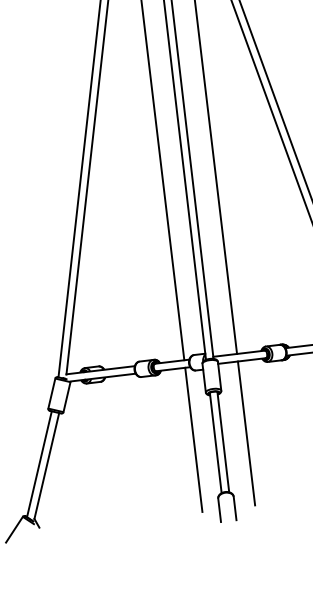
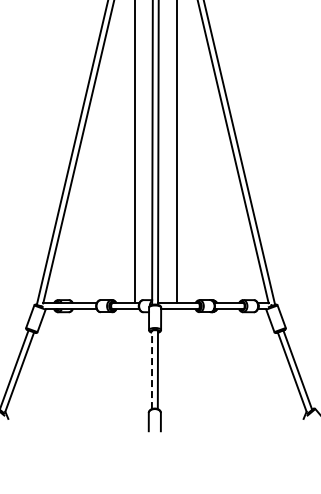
line: (246, 433) -> (176, 365), removed
line: (193, 439) -> (135, 365), removed
line: (216, 442) -> (152, 369), solid -> dashed

